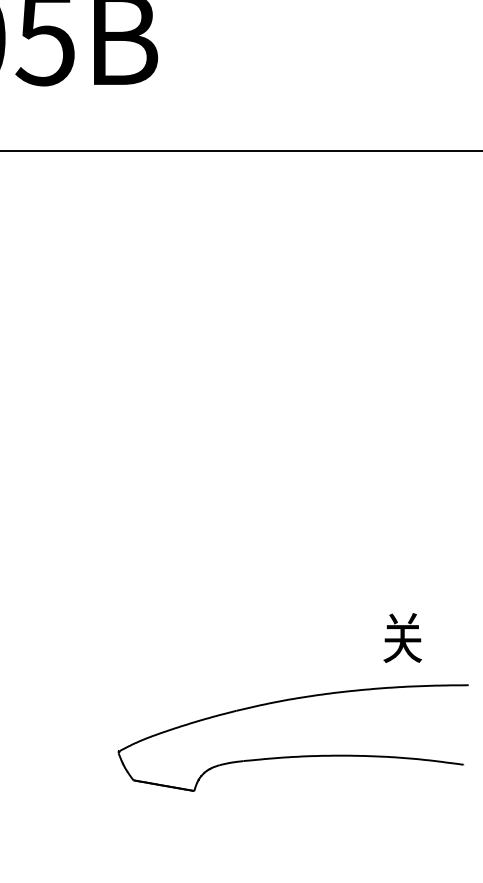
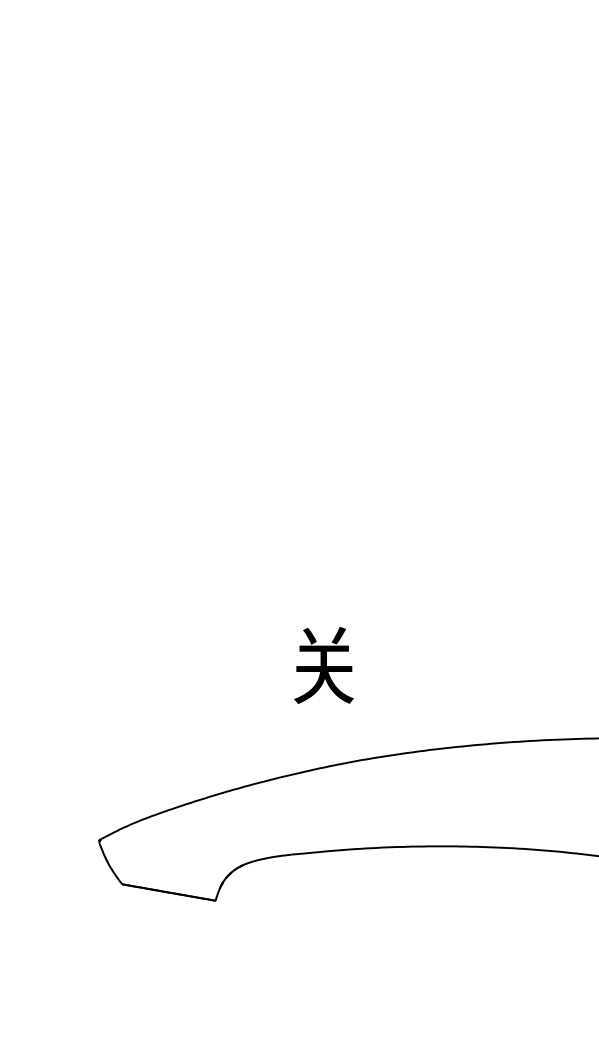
text: (402, 637) -> (323, 664), moved

